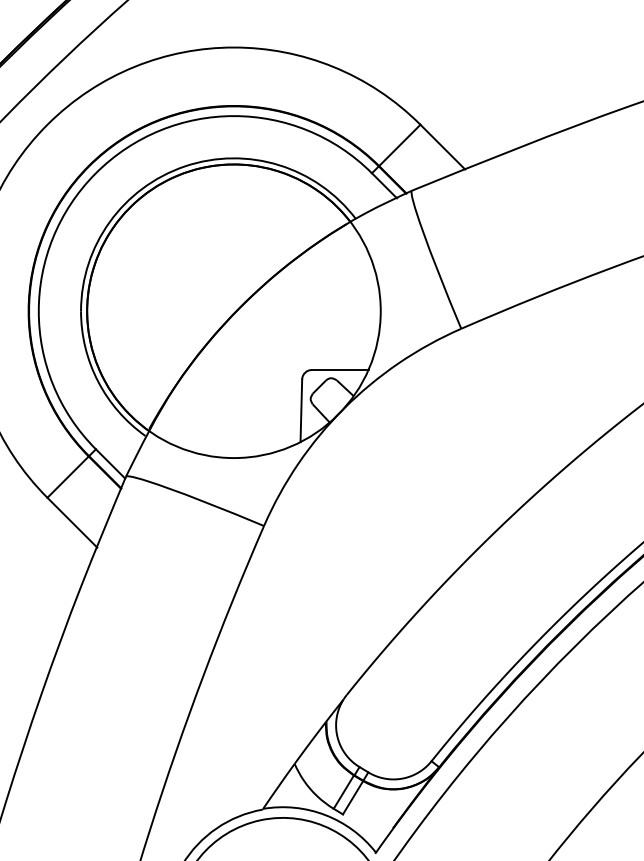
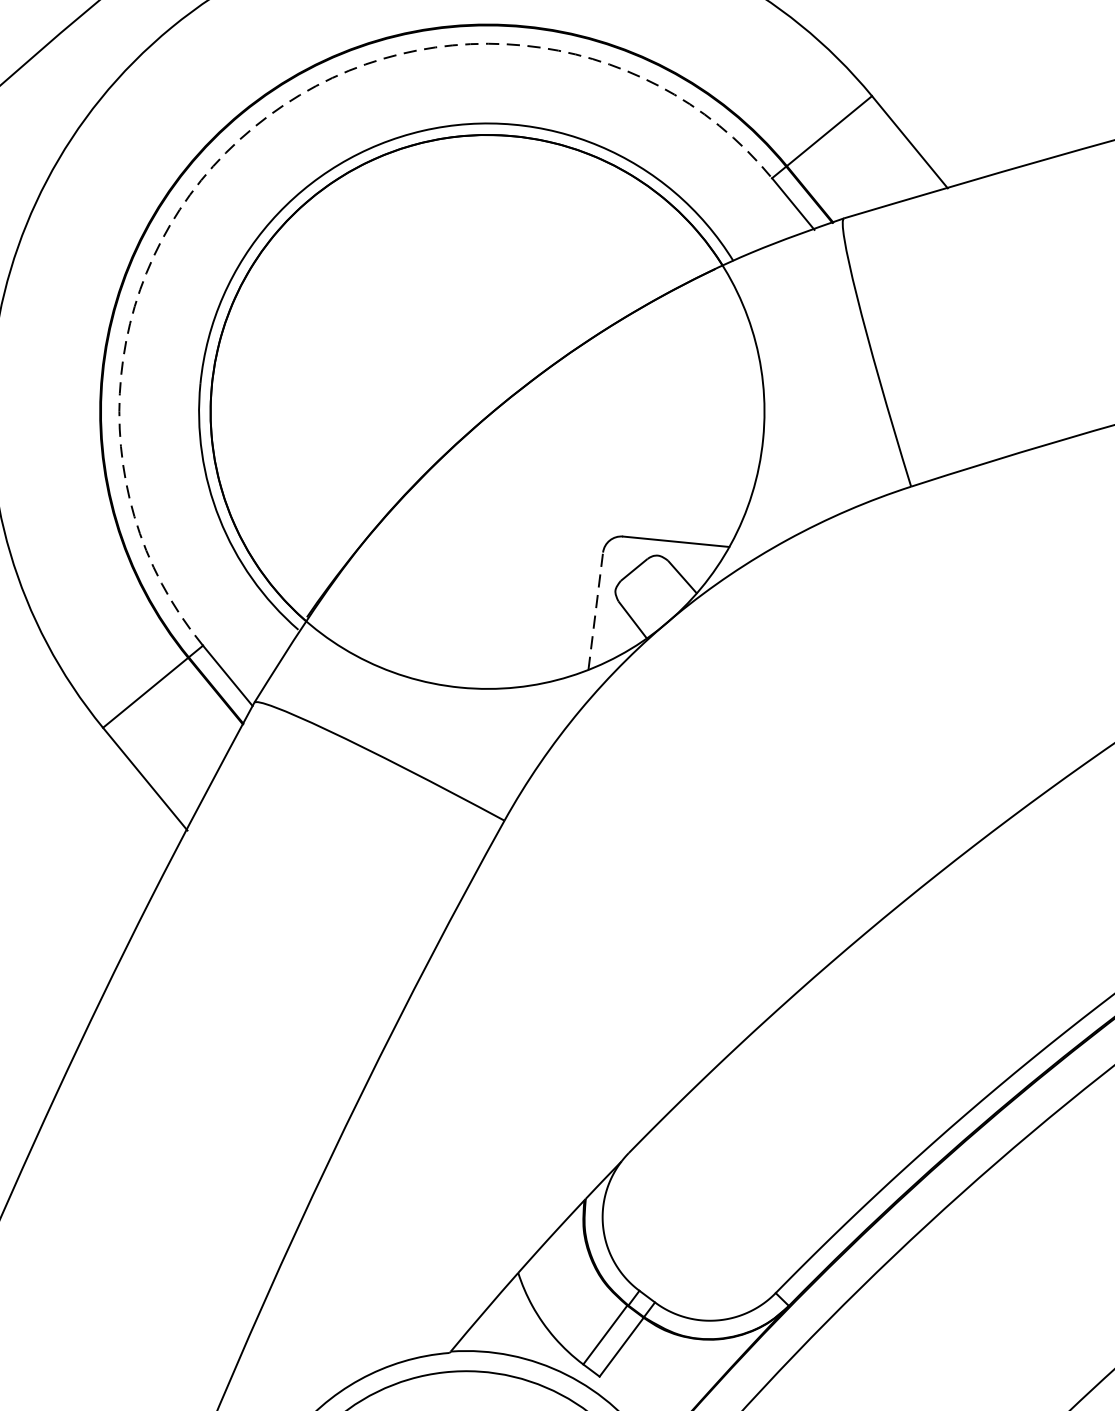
arc: (95, 173) -> (252, 127), solid -> dashed
line: (301, 410) -> (596, 610), solid -> dashed

